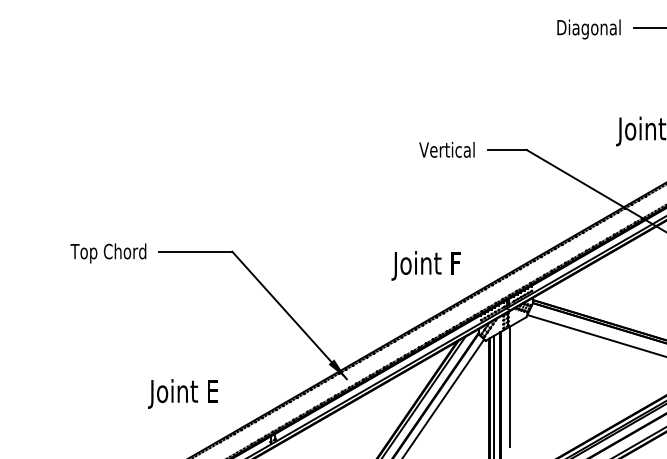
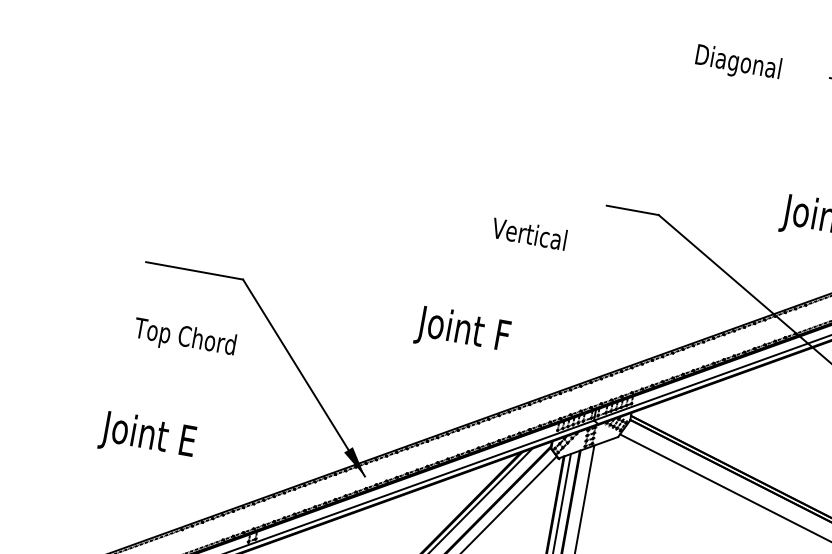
text: (588, 29) -> (737, 63), moved
text: (446, 149) -> (528, 233), moved
text: (108, 253) -> (184, 338), moved
text: (425, 265) -> (461, 331), moved
text: (182, 393) -> (146, 436), moved

